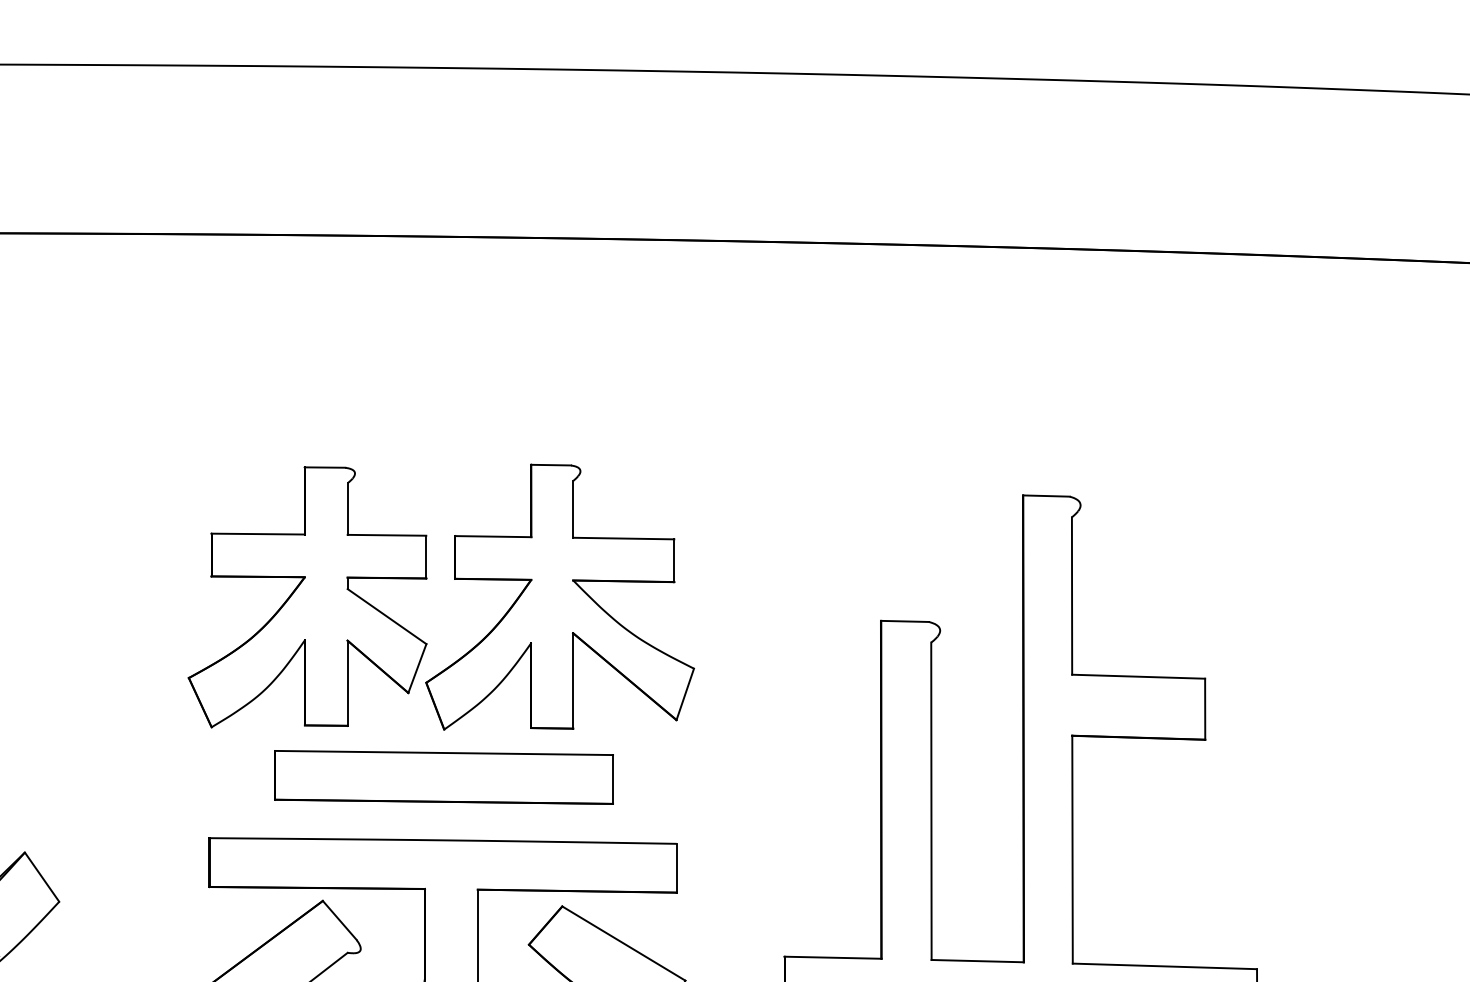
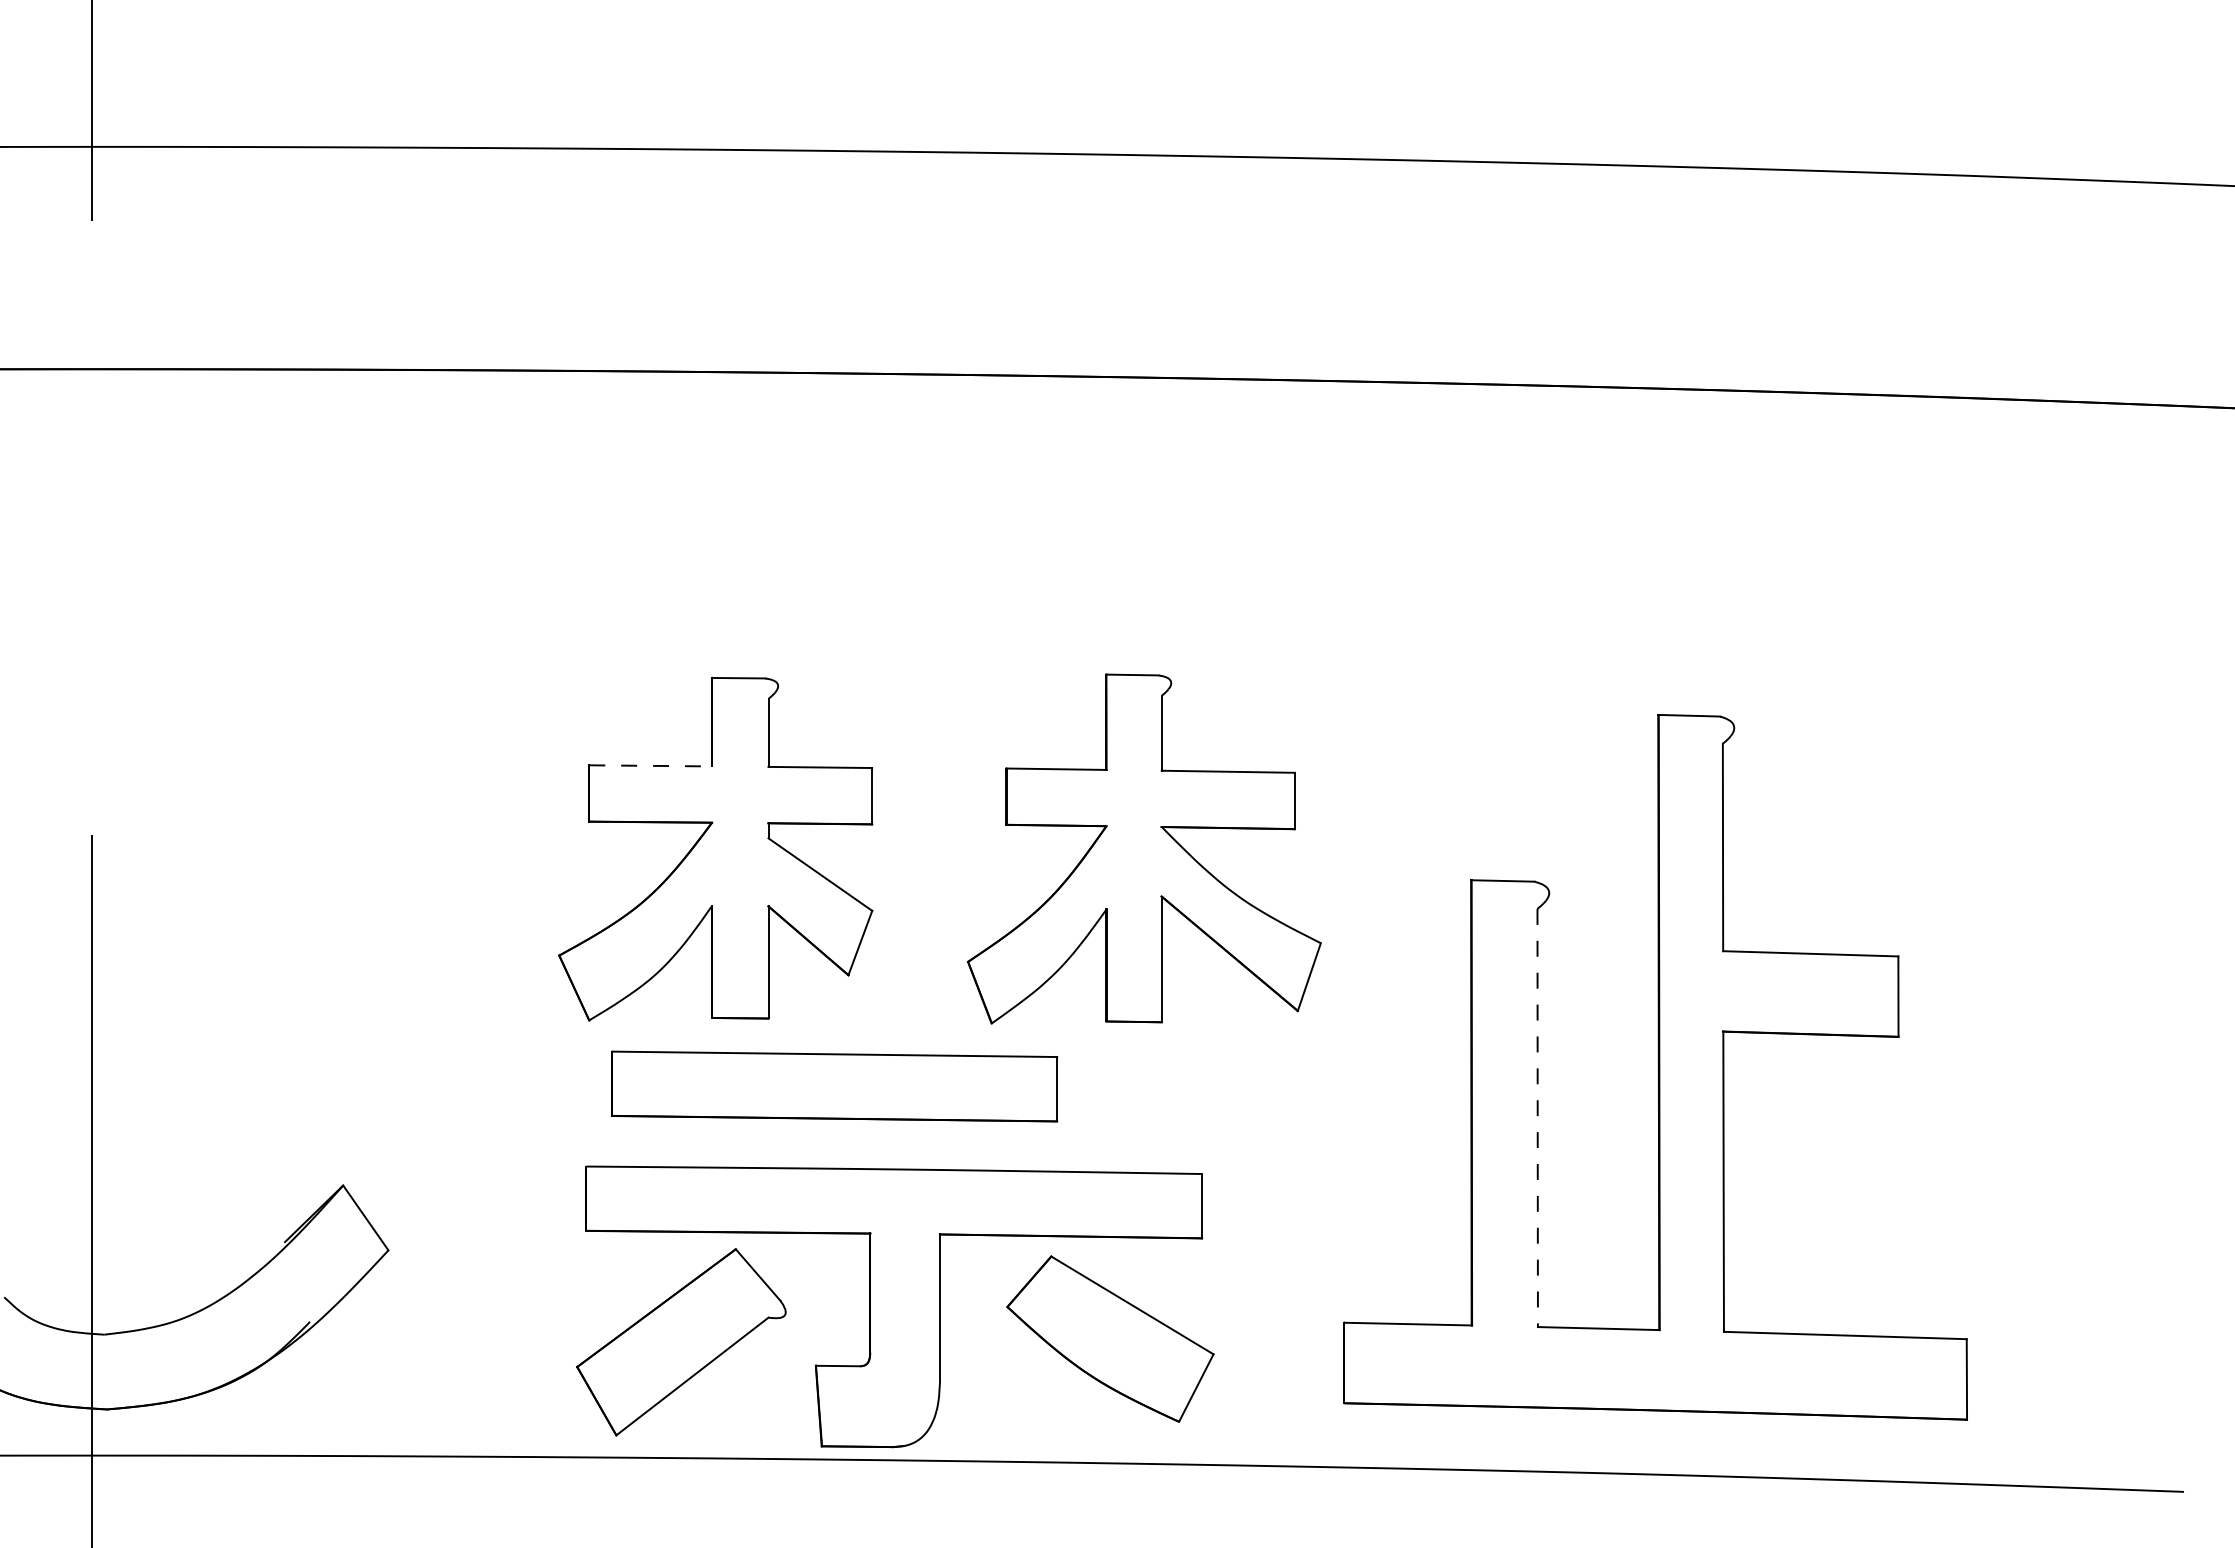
line: (258, 533) -> (651, 765), solid -> dashed
part: (559, 596) -> (1143, 848), moved
part: (444, 777) -> (834, 1086), moved
line: (931, 801) -> (1537, 1118), solid -> dashed

